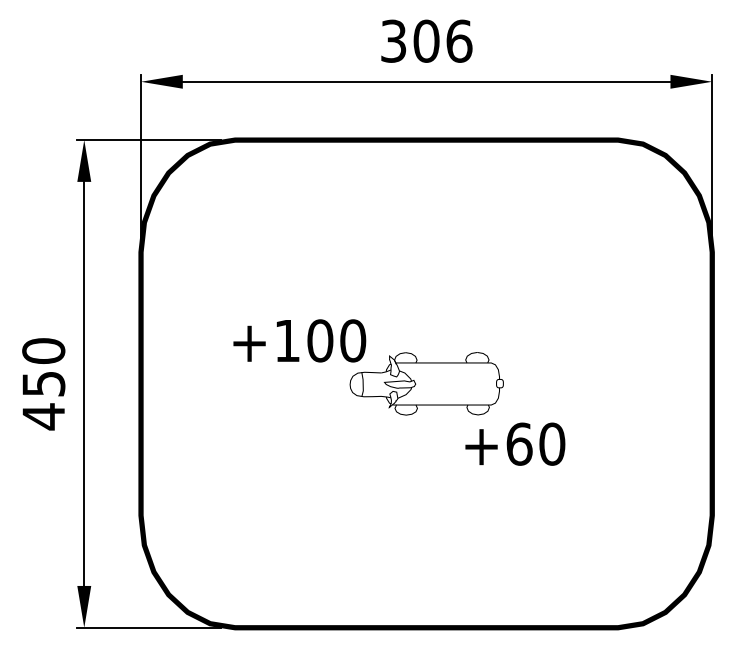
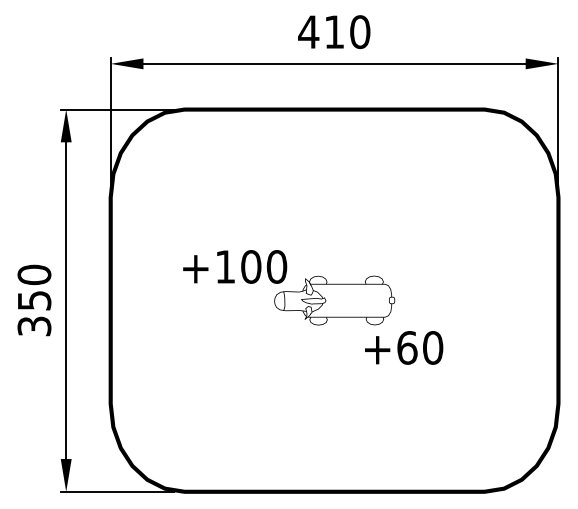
text: (426, 40) -> (334, 31), 306 -> 410
text: (43, 416) -> (34, 326), 450 -> 350

